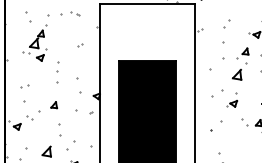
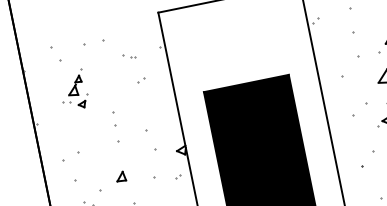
part: (75, 13) -> (129, 56), moved
part: (34, 42) -> (72, 89), size x0.7
part: (24, 86) -> (71, 158), size x1.6

